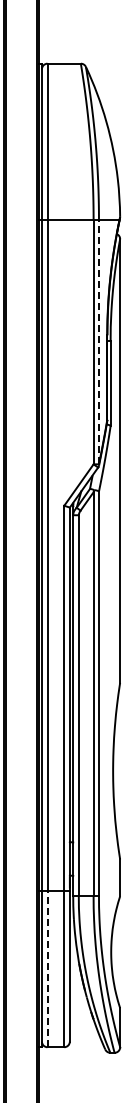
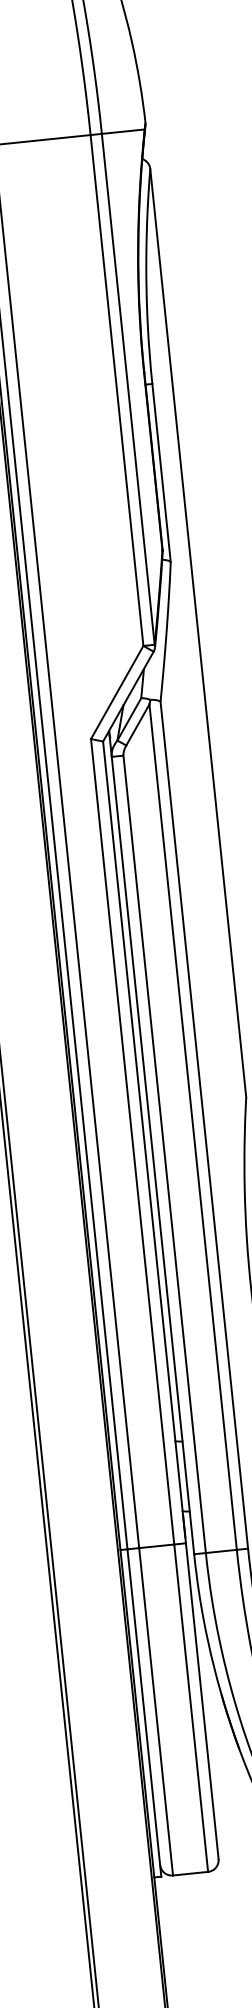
line: (98, 341) -> (127, 387), dashed -> solid
line: (47, 968) -> (155, 1710), dashed -> solid

